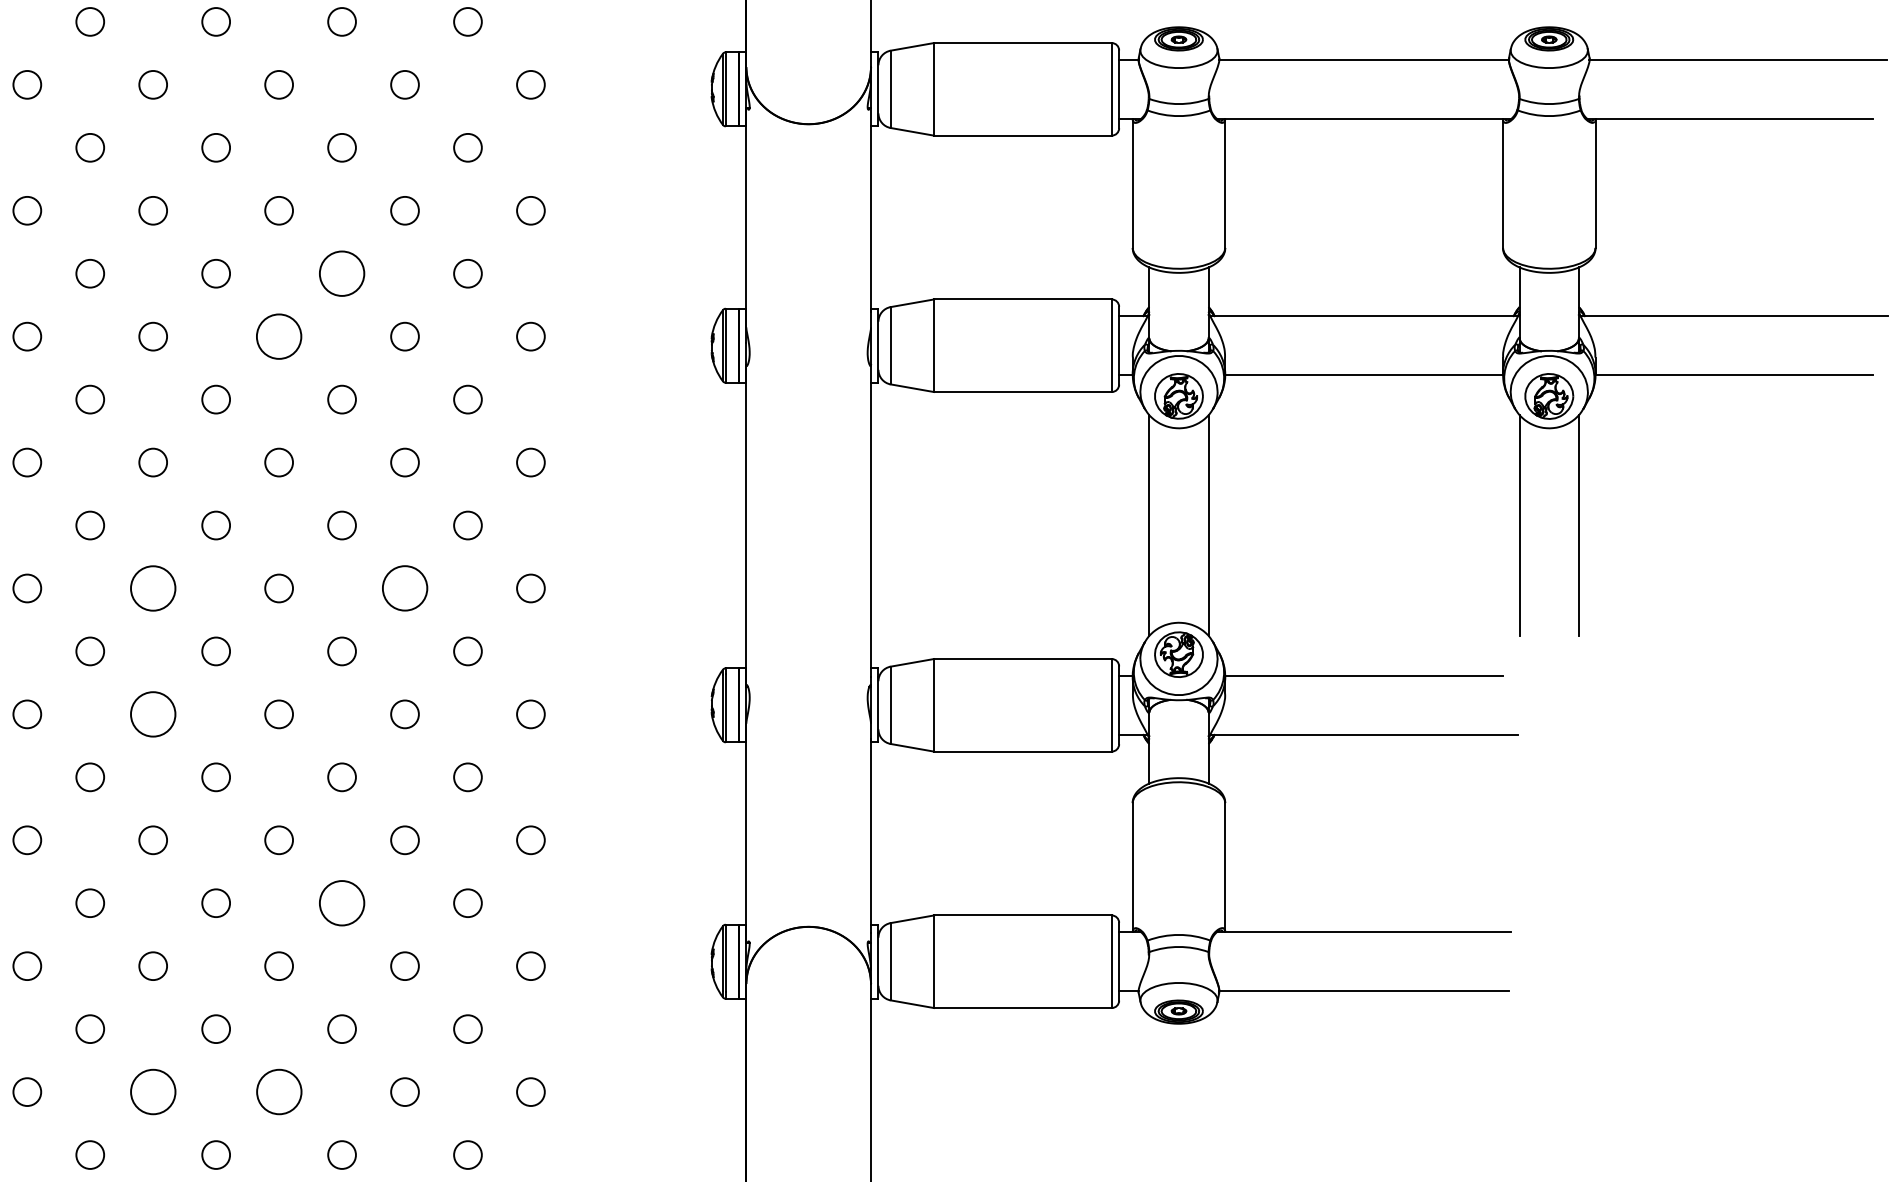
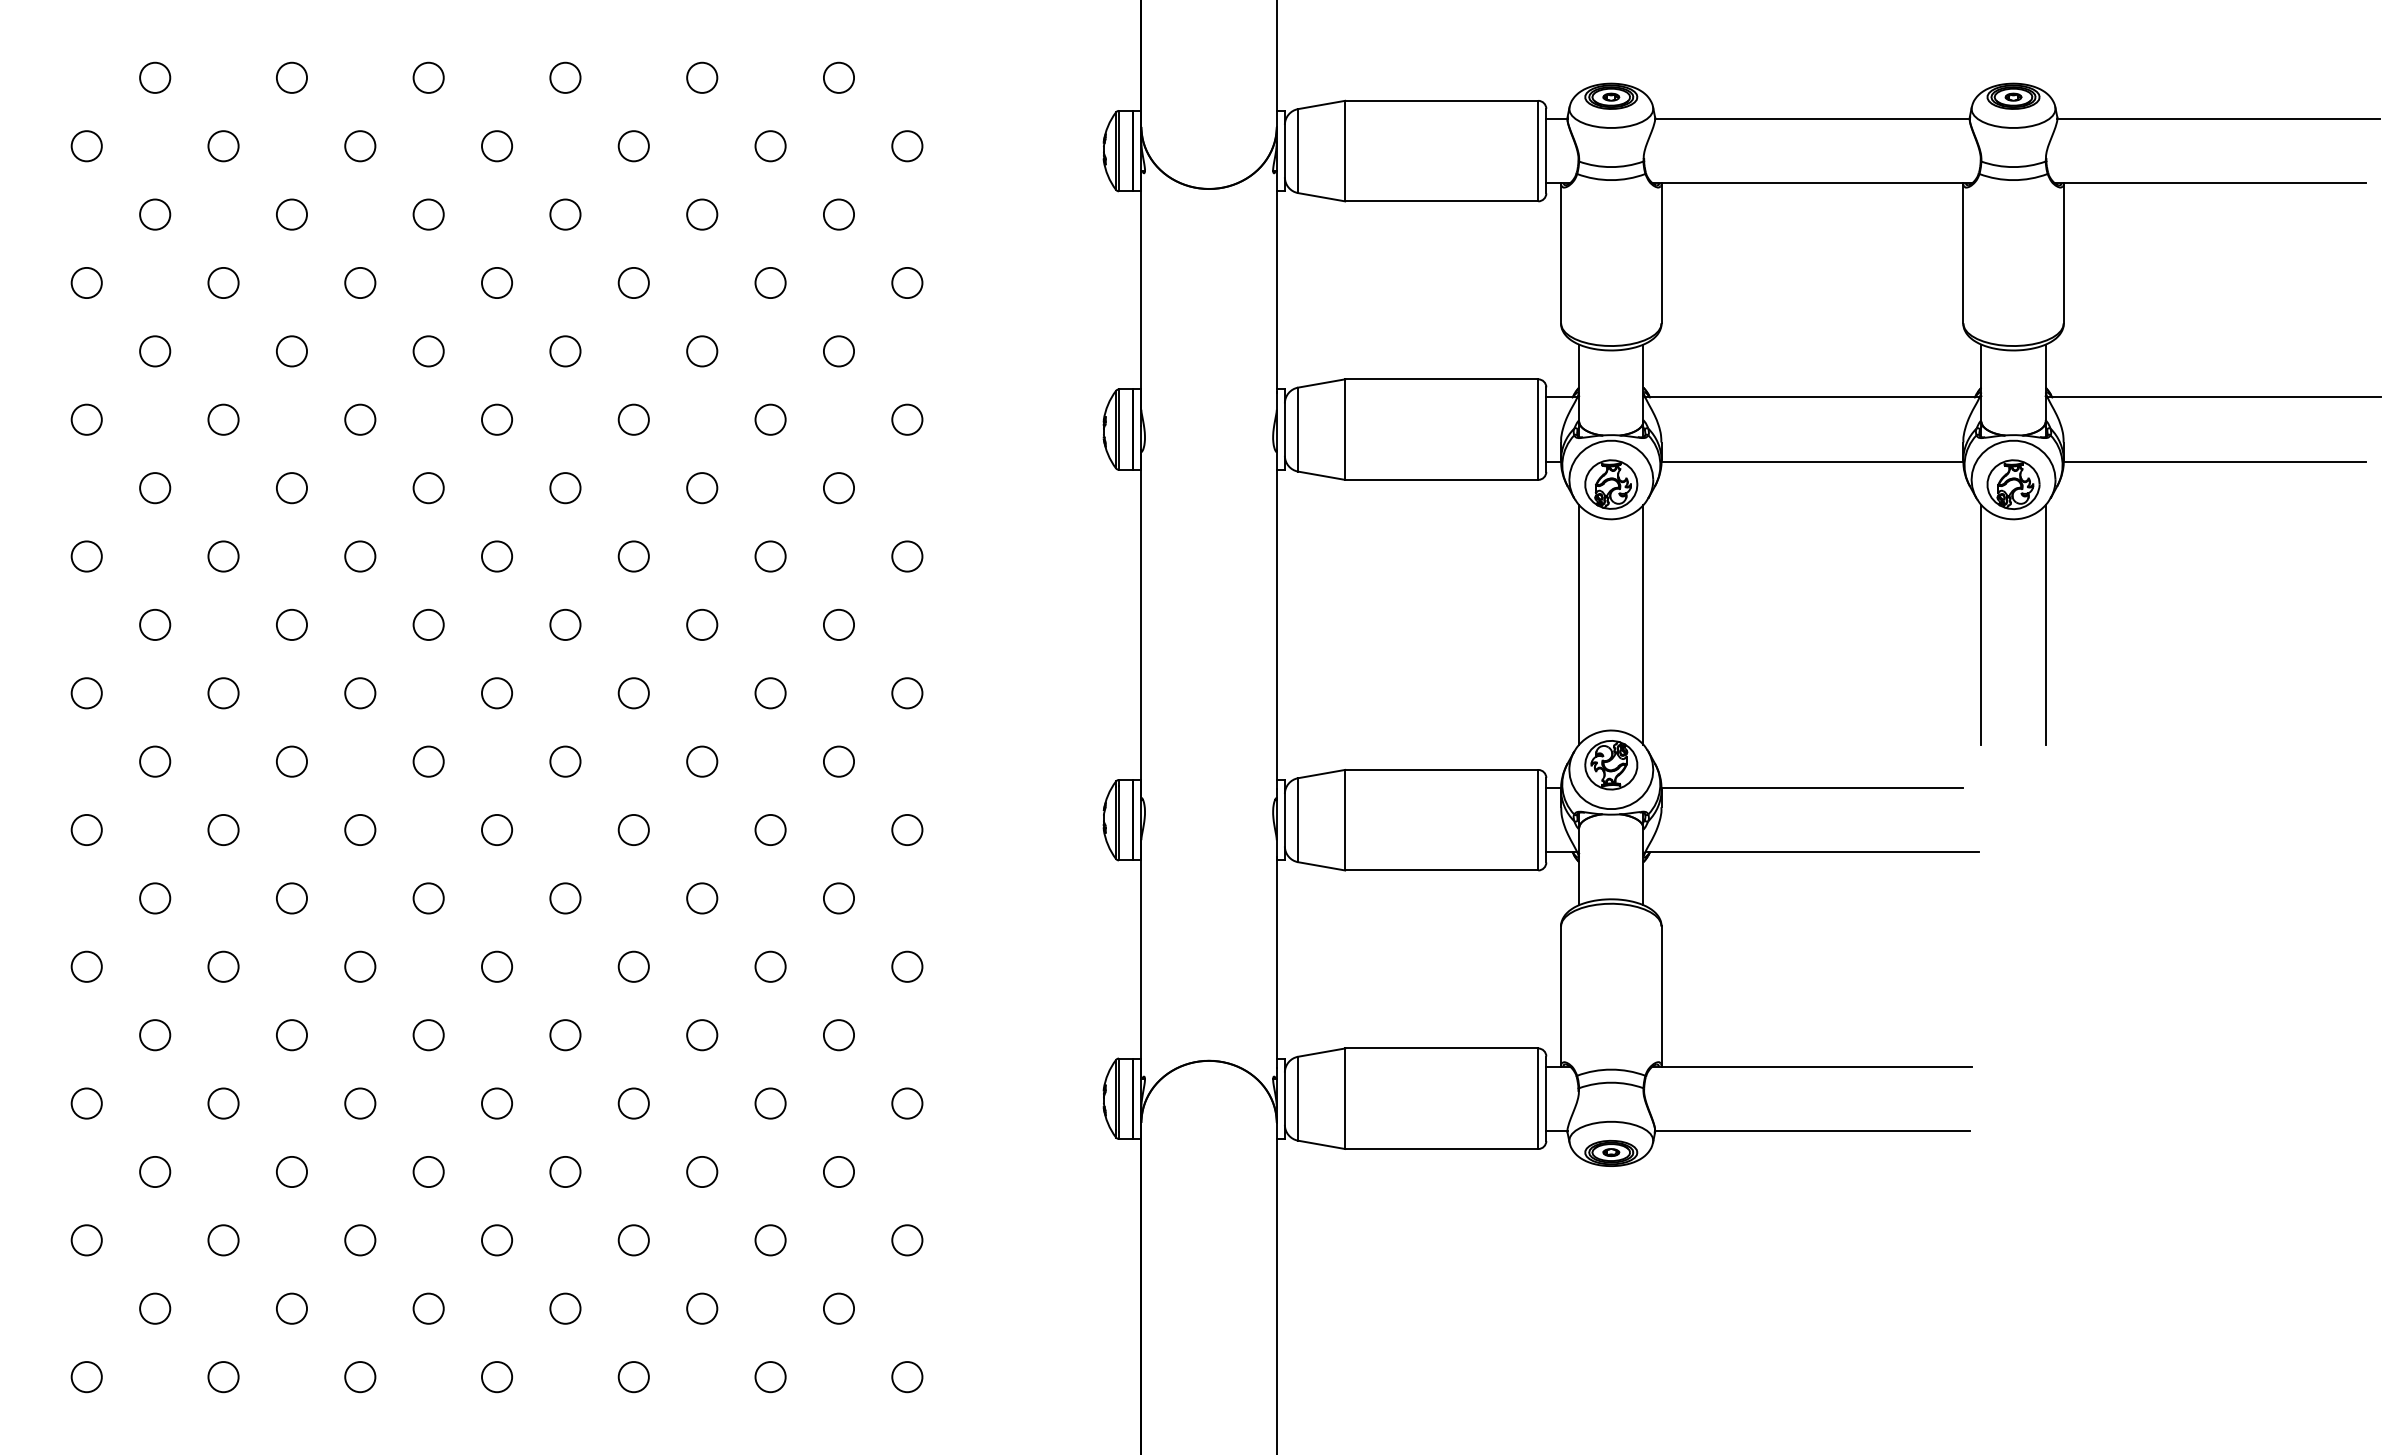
circle: (342, 273) -> (702, 351), size x0.62
circle: (278, 336) -> (633, 419), size x0.62
circle: (152, 588) -> (496, 693), size x0.62
circle: (404, 588) -> (770, 693), size x0.62
circle: (152, 713) -> (496, 829), size x0.62
circle: (342, 903) -> (702, 1035), size x0.62
circle: (152, 1092) -> (496, 1240), size x0.62
circle: (278, 1092) -> (633, 1240), size x0.62

